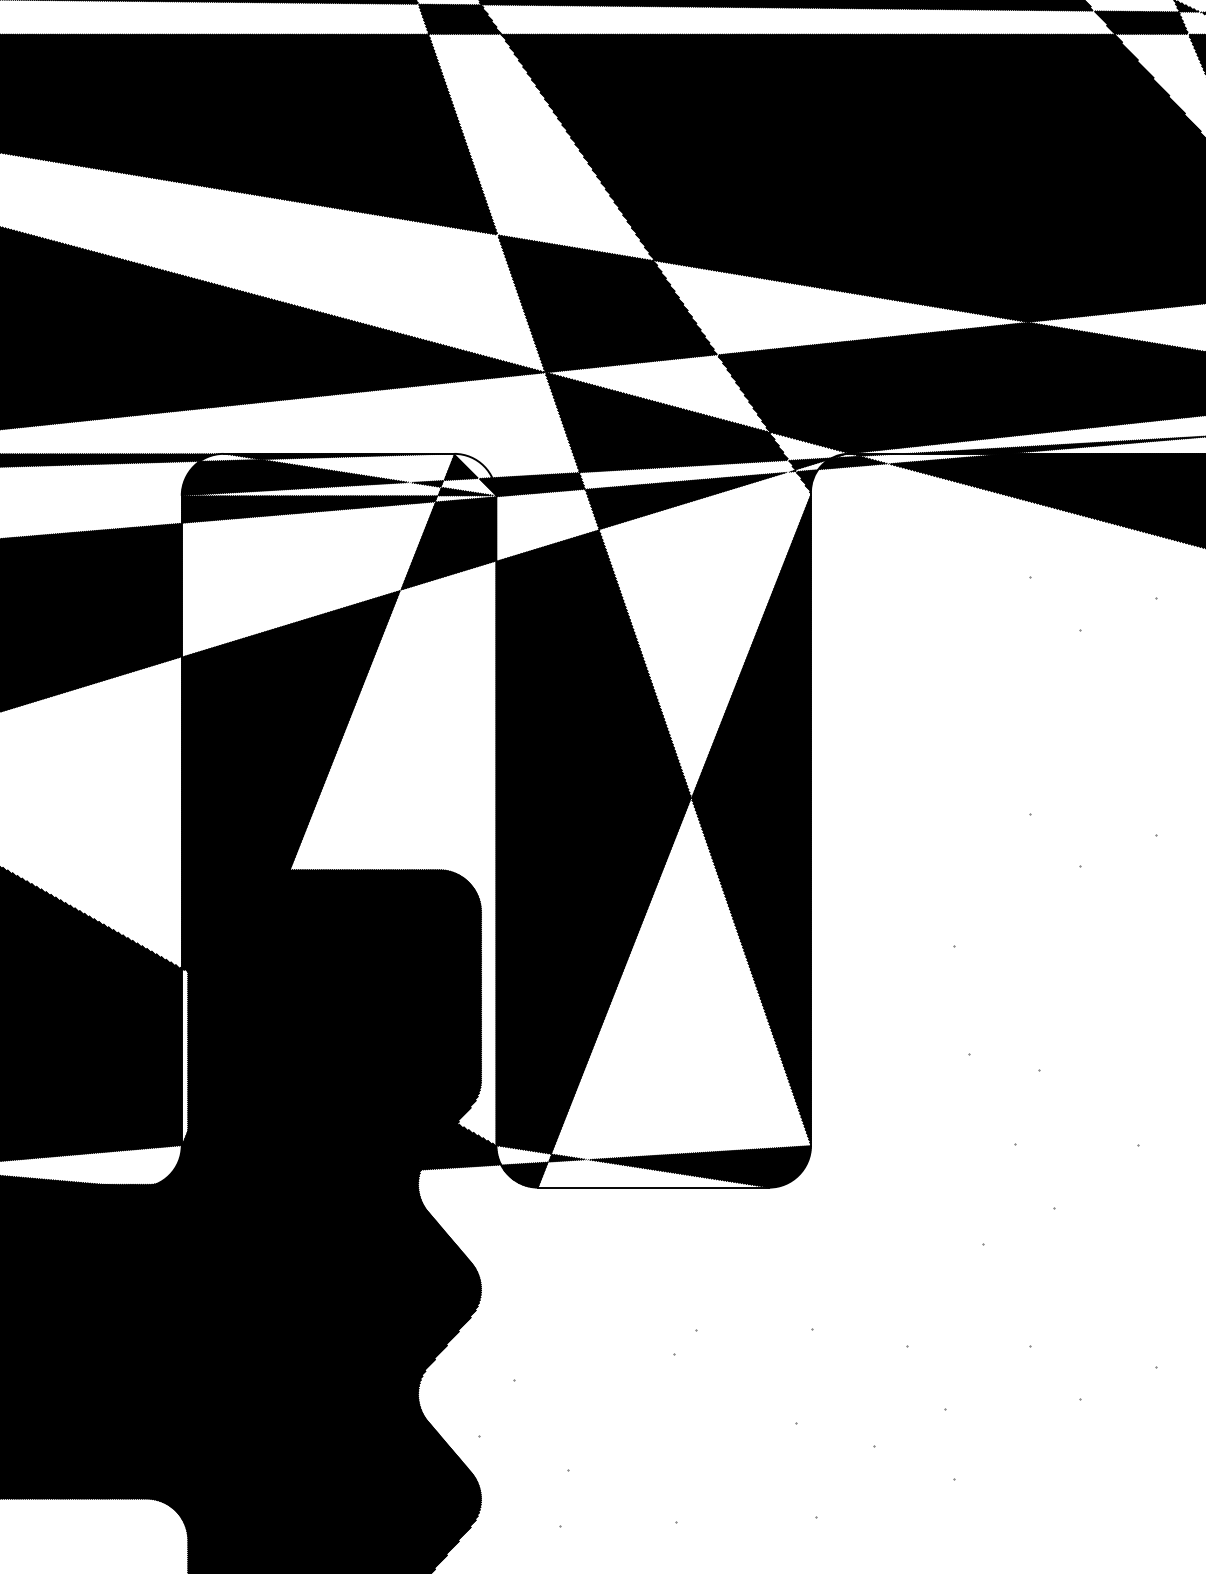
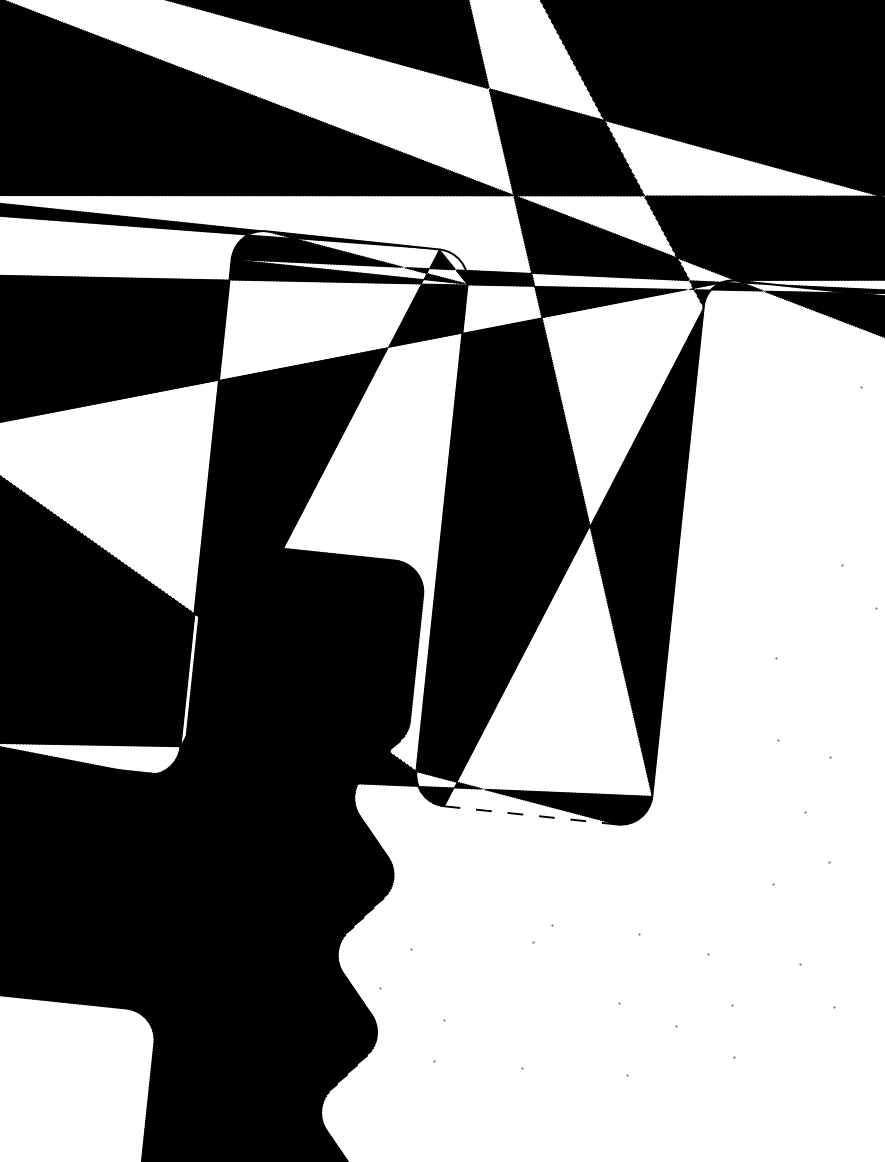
line: (654, 1187) -> (531, 815), solid -> dashed

